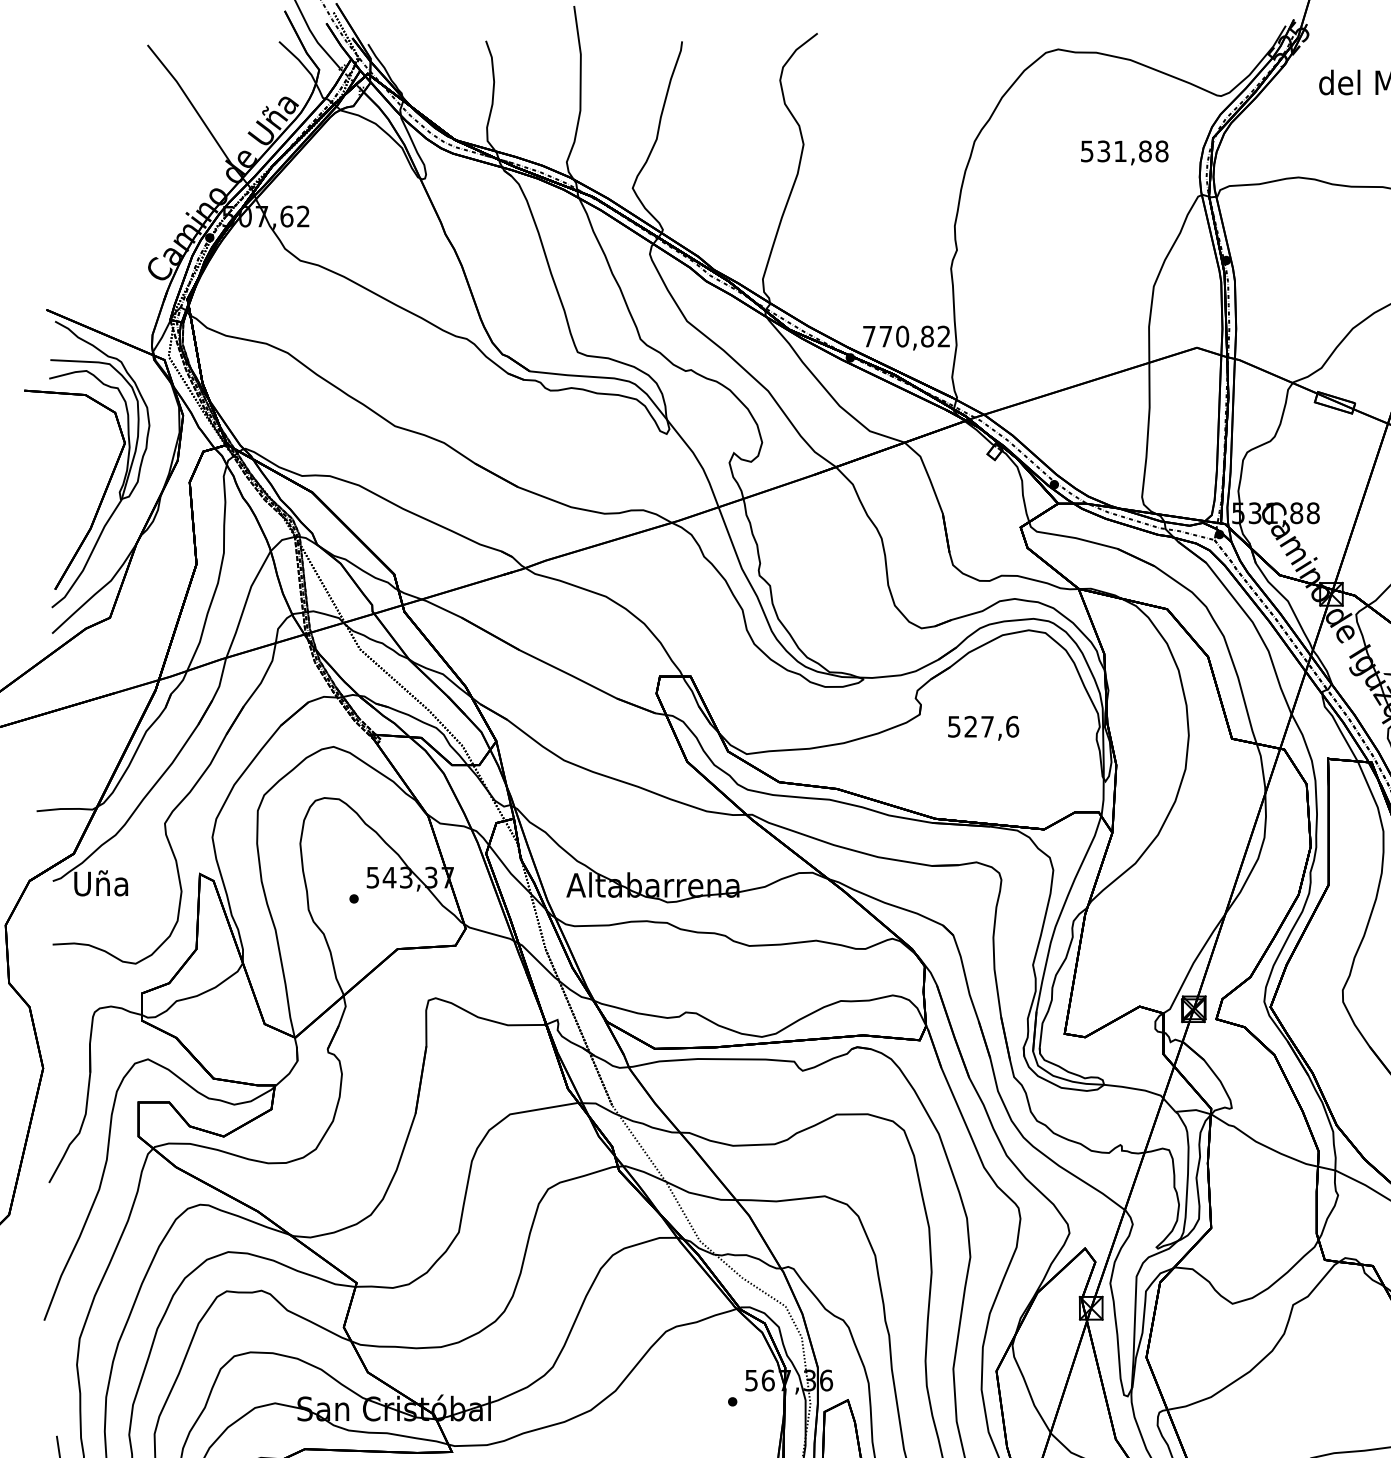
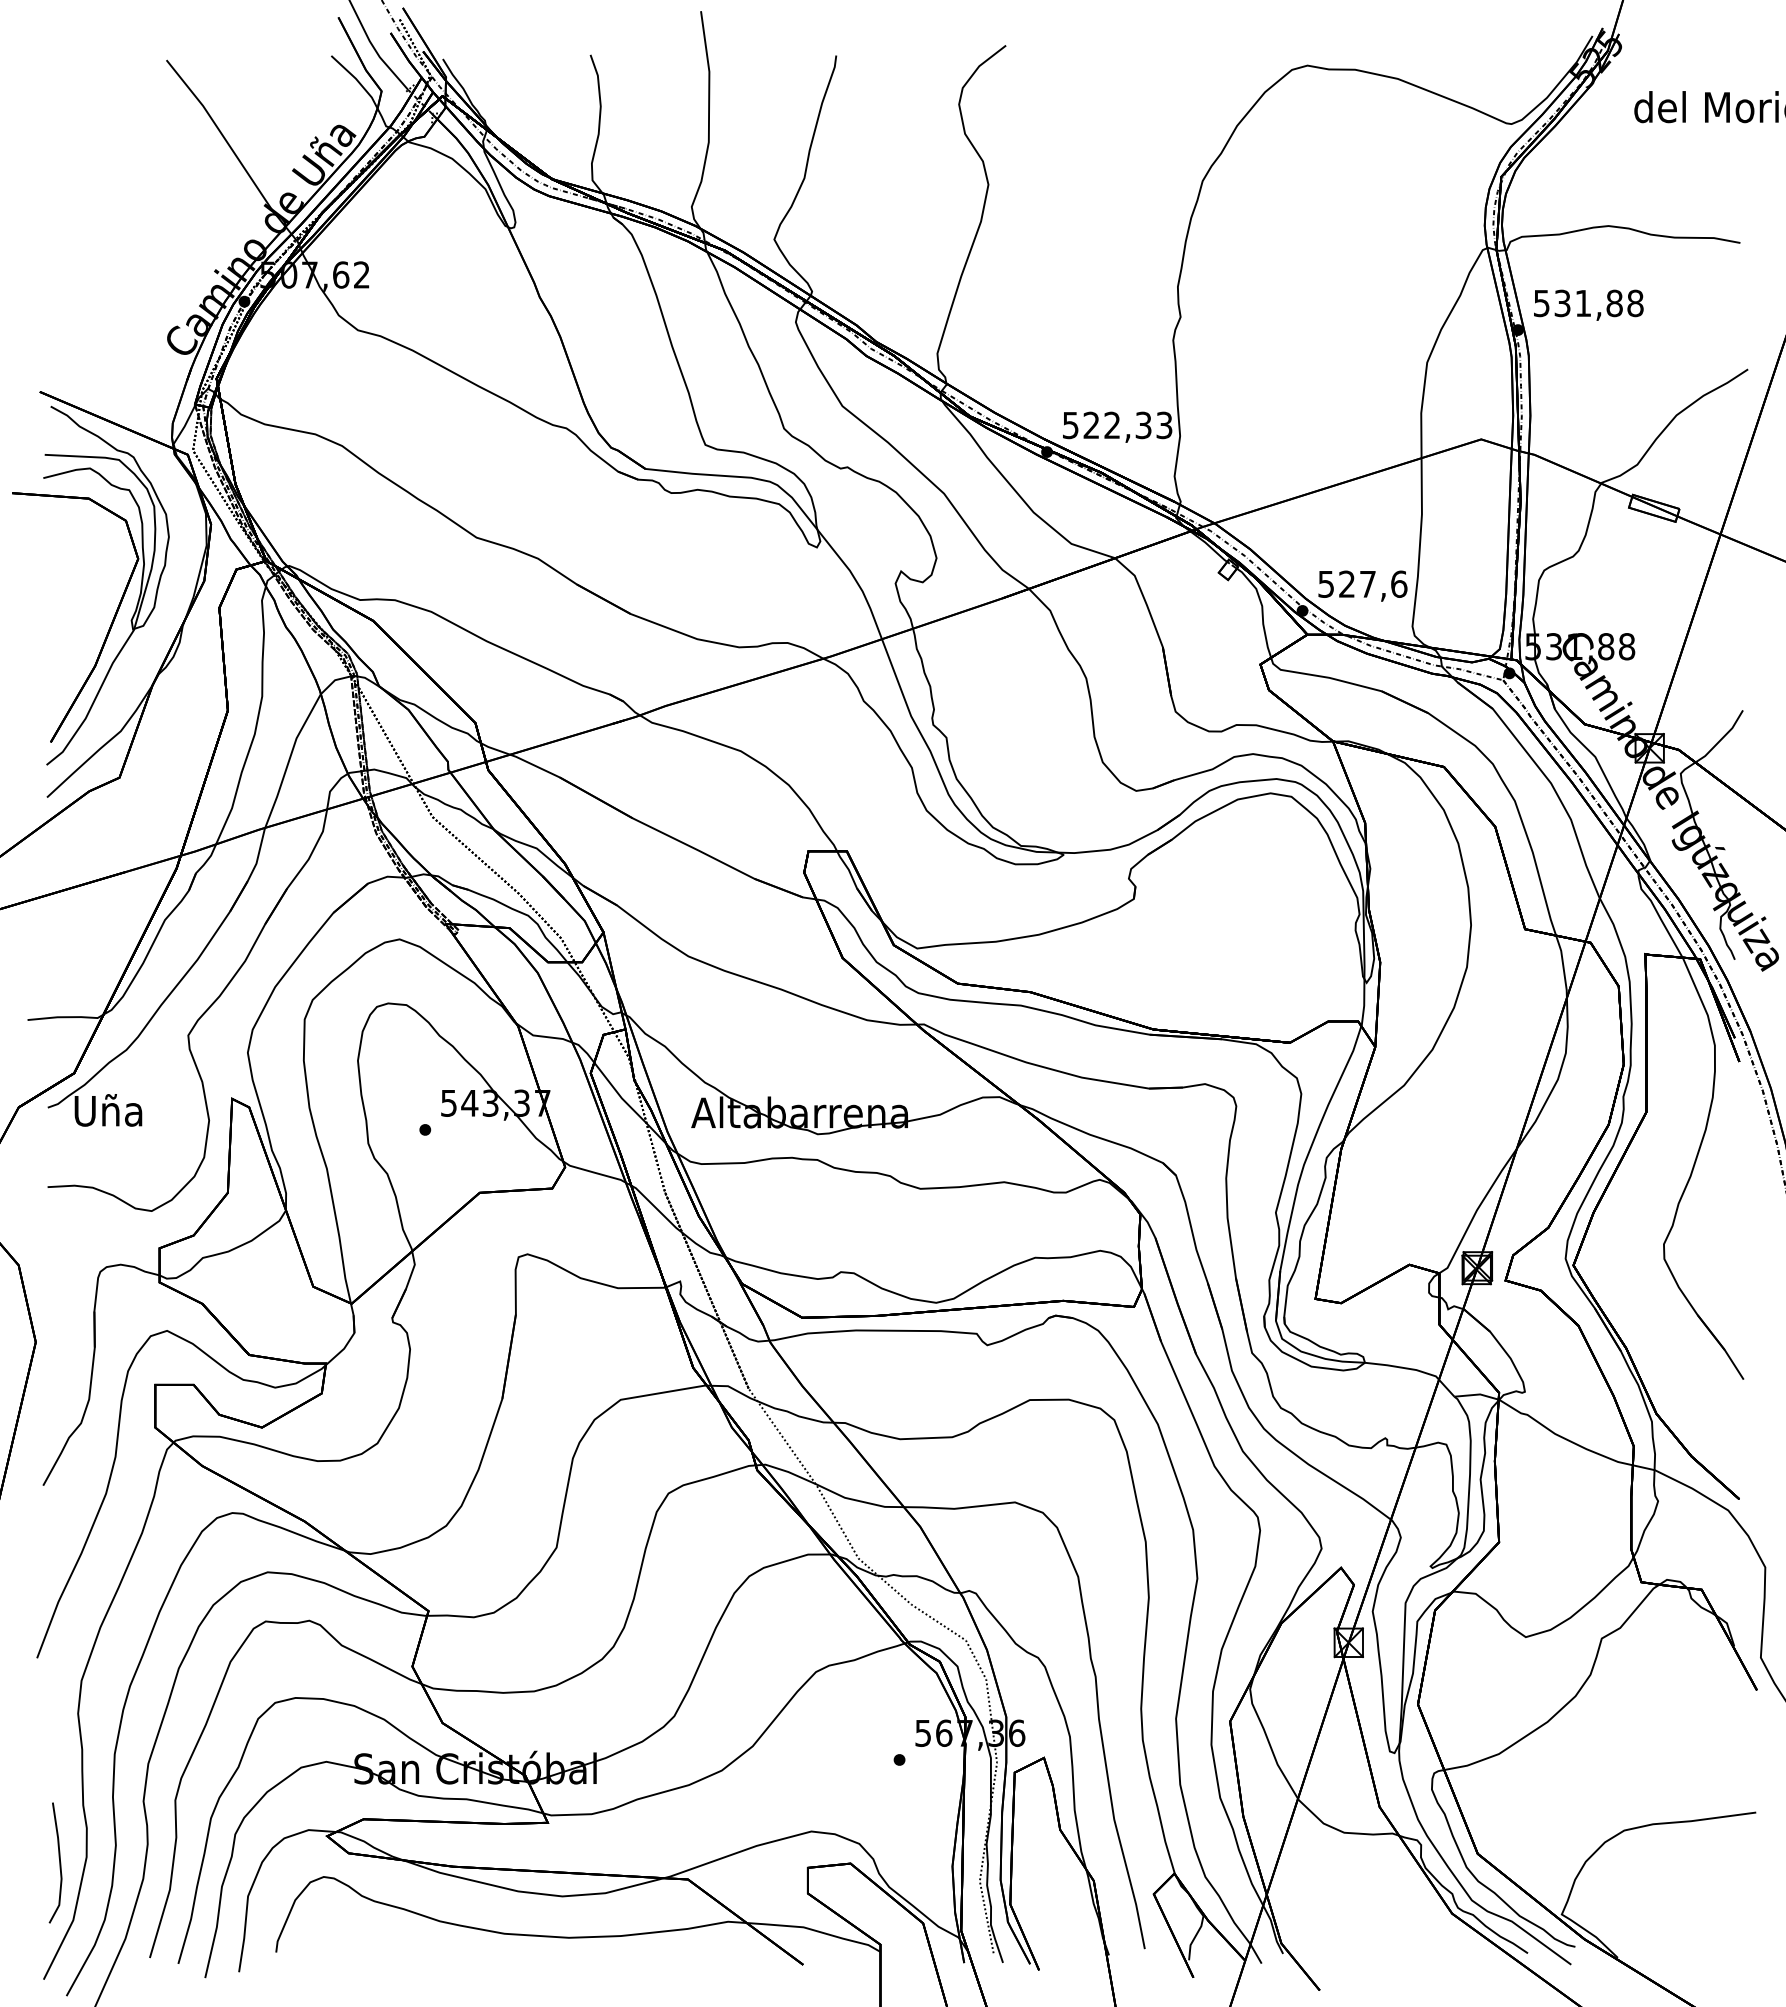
text: (1124, 152) -> (1588, 304), moved
text: (906, 336) -> (1117, 425), 770,82 -> 522,33
text: (983, 727) -> (1362, 585), moved

